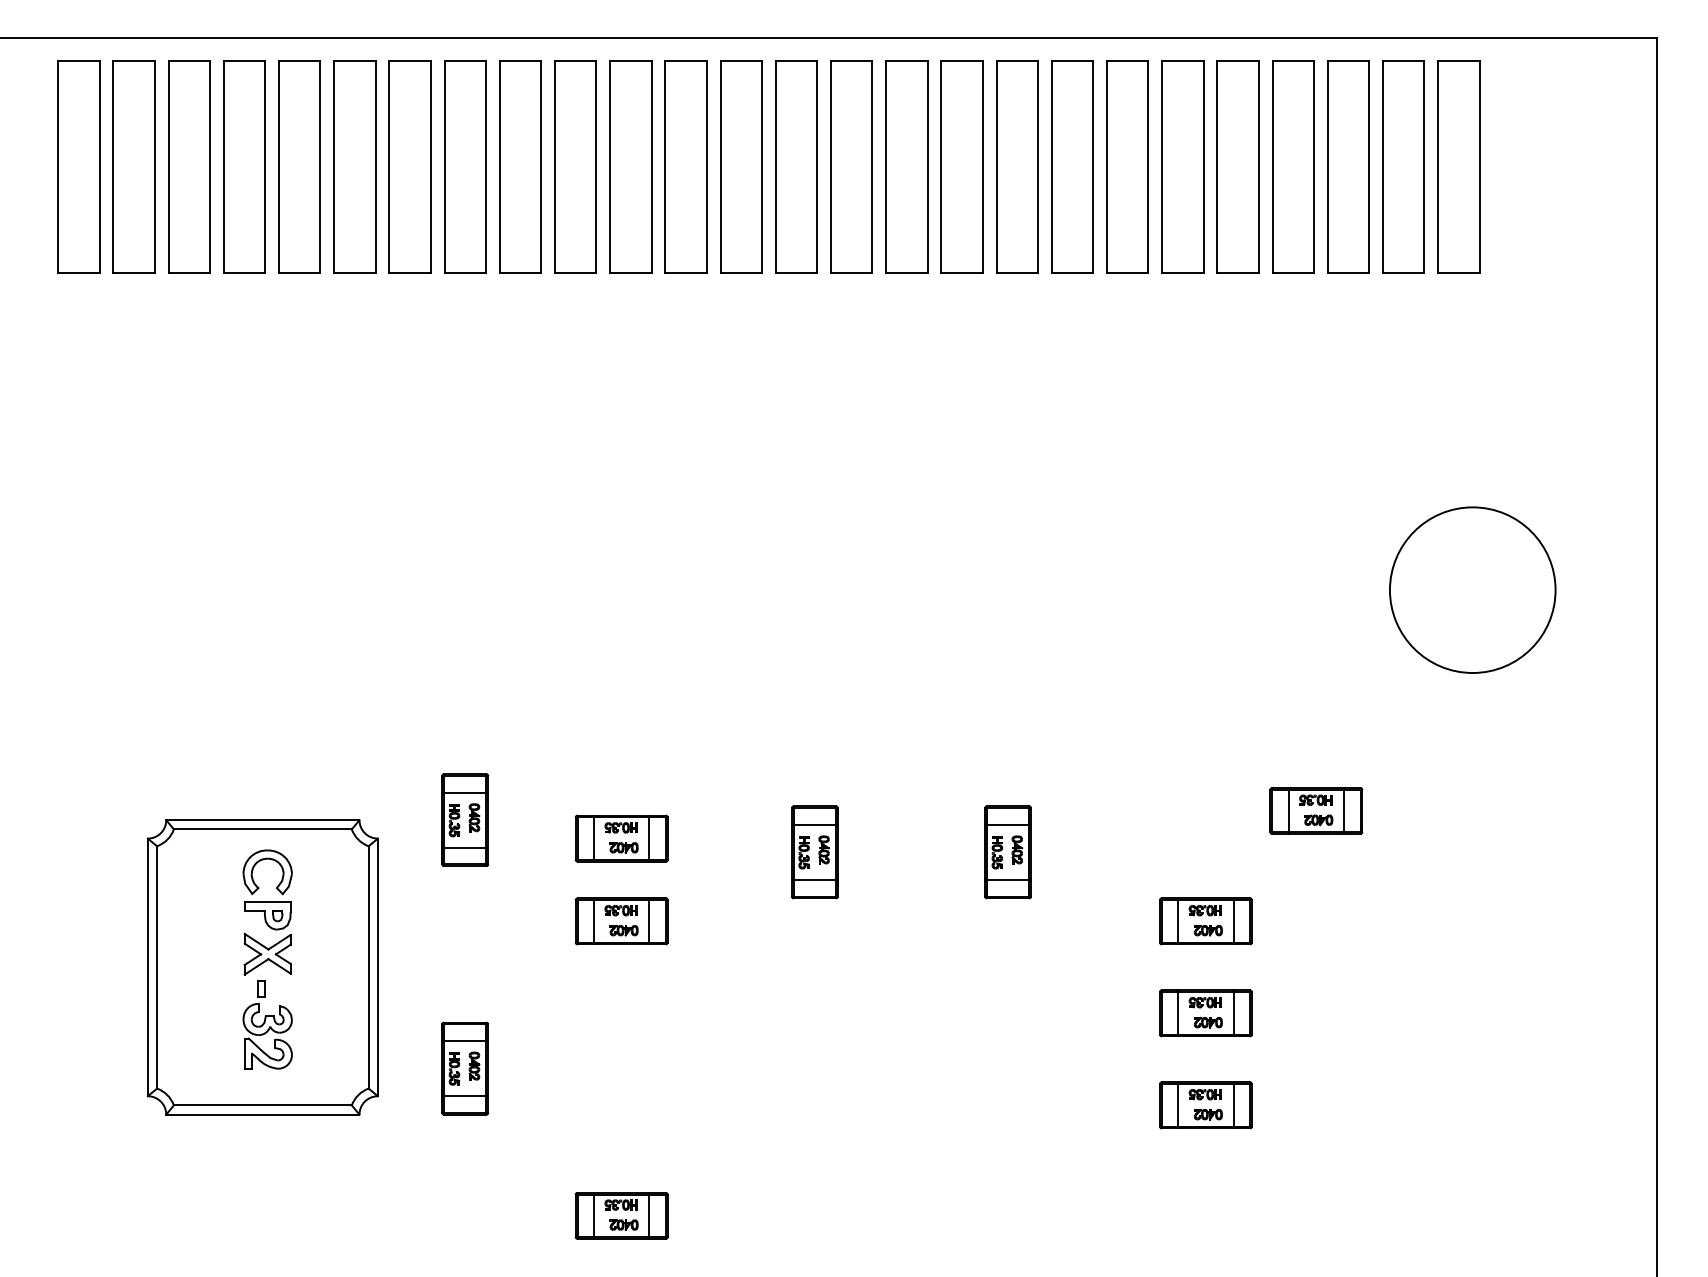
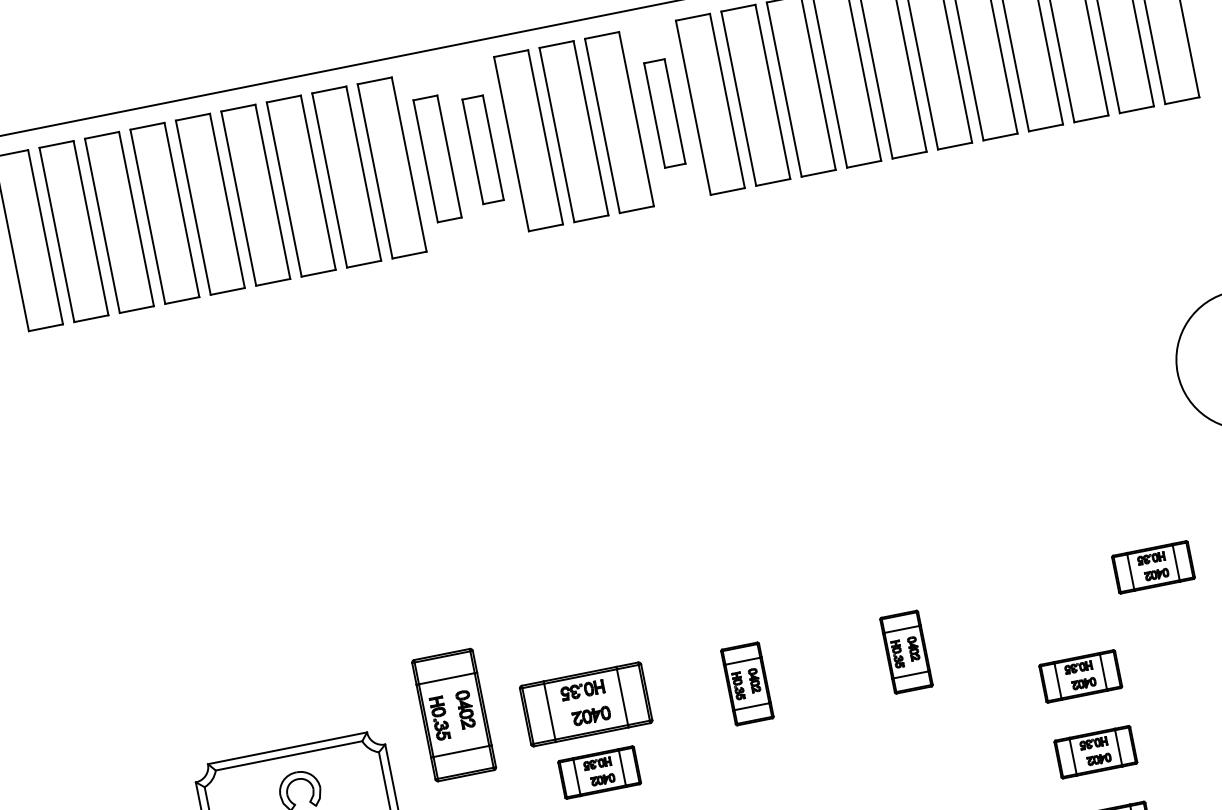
part: (575, 166) -> (437, 158), size x0.7
part: (630, 166) -> (482, 149), size x0.6
part: (851, 166) -> (664, 113), size x0.6
part: (465, 819) -> (454, 714), size x1.6
part: (621, 838) -> (585, 704), size x1.6

